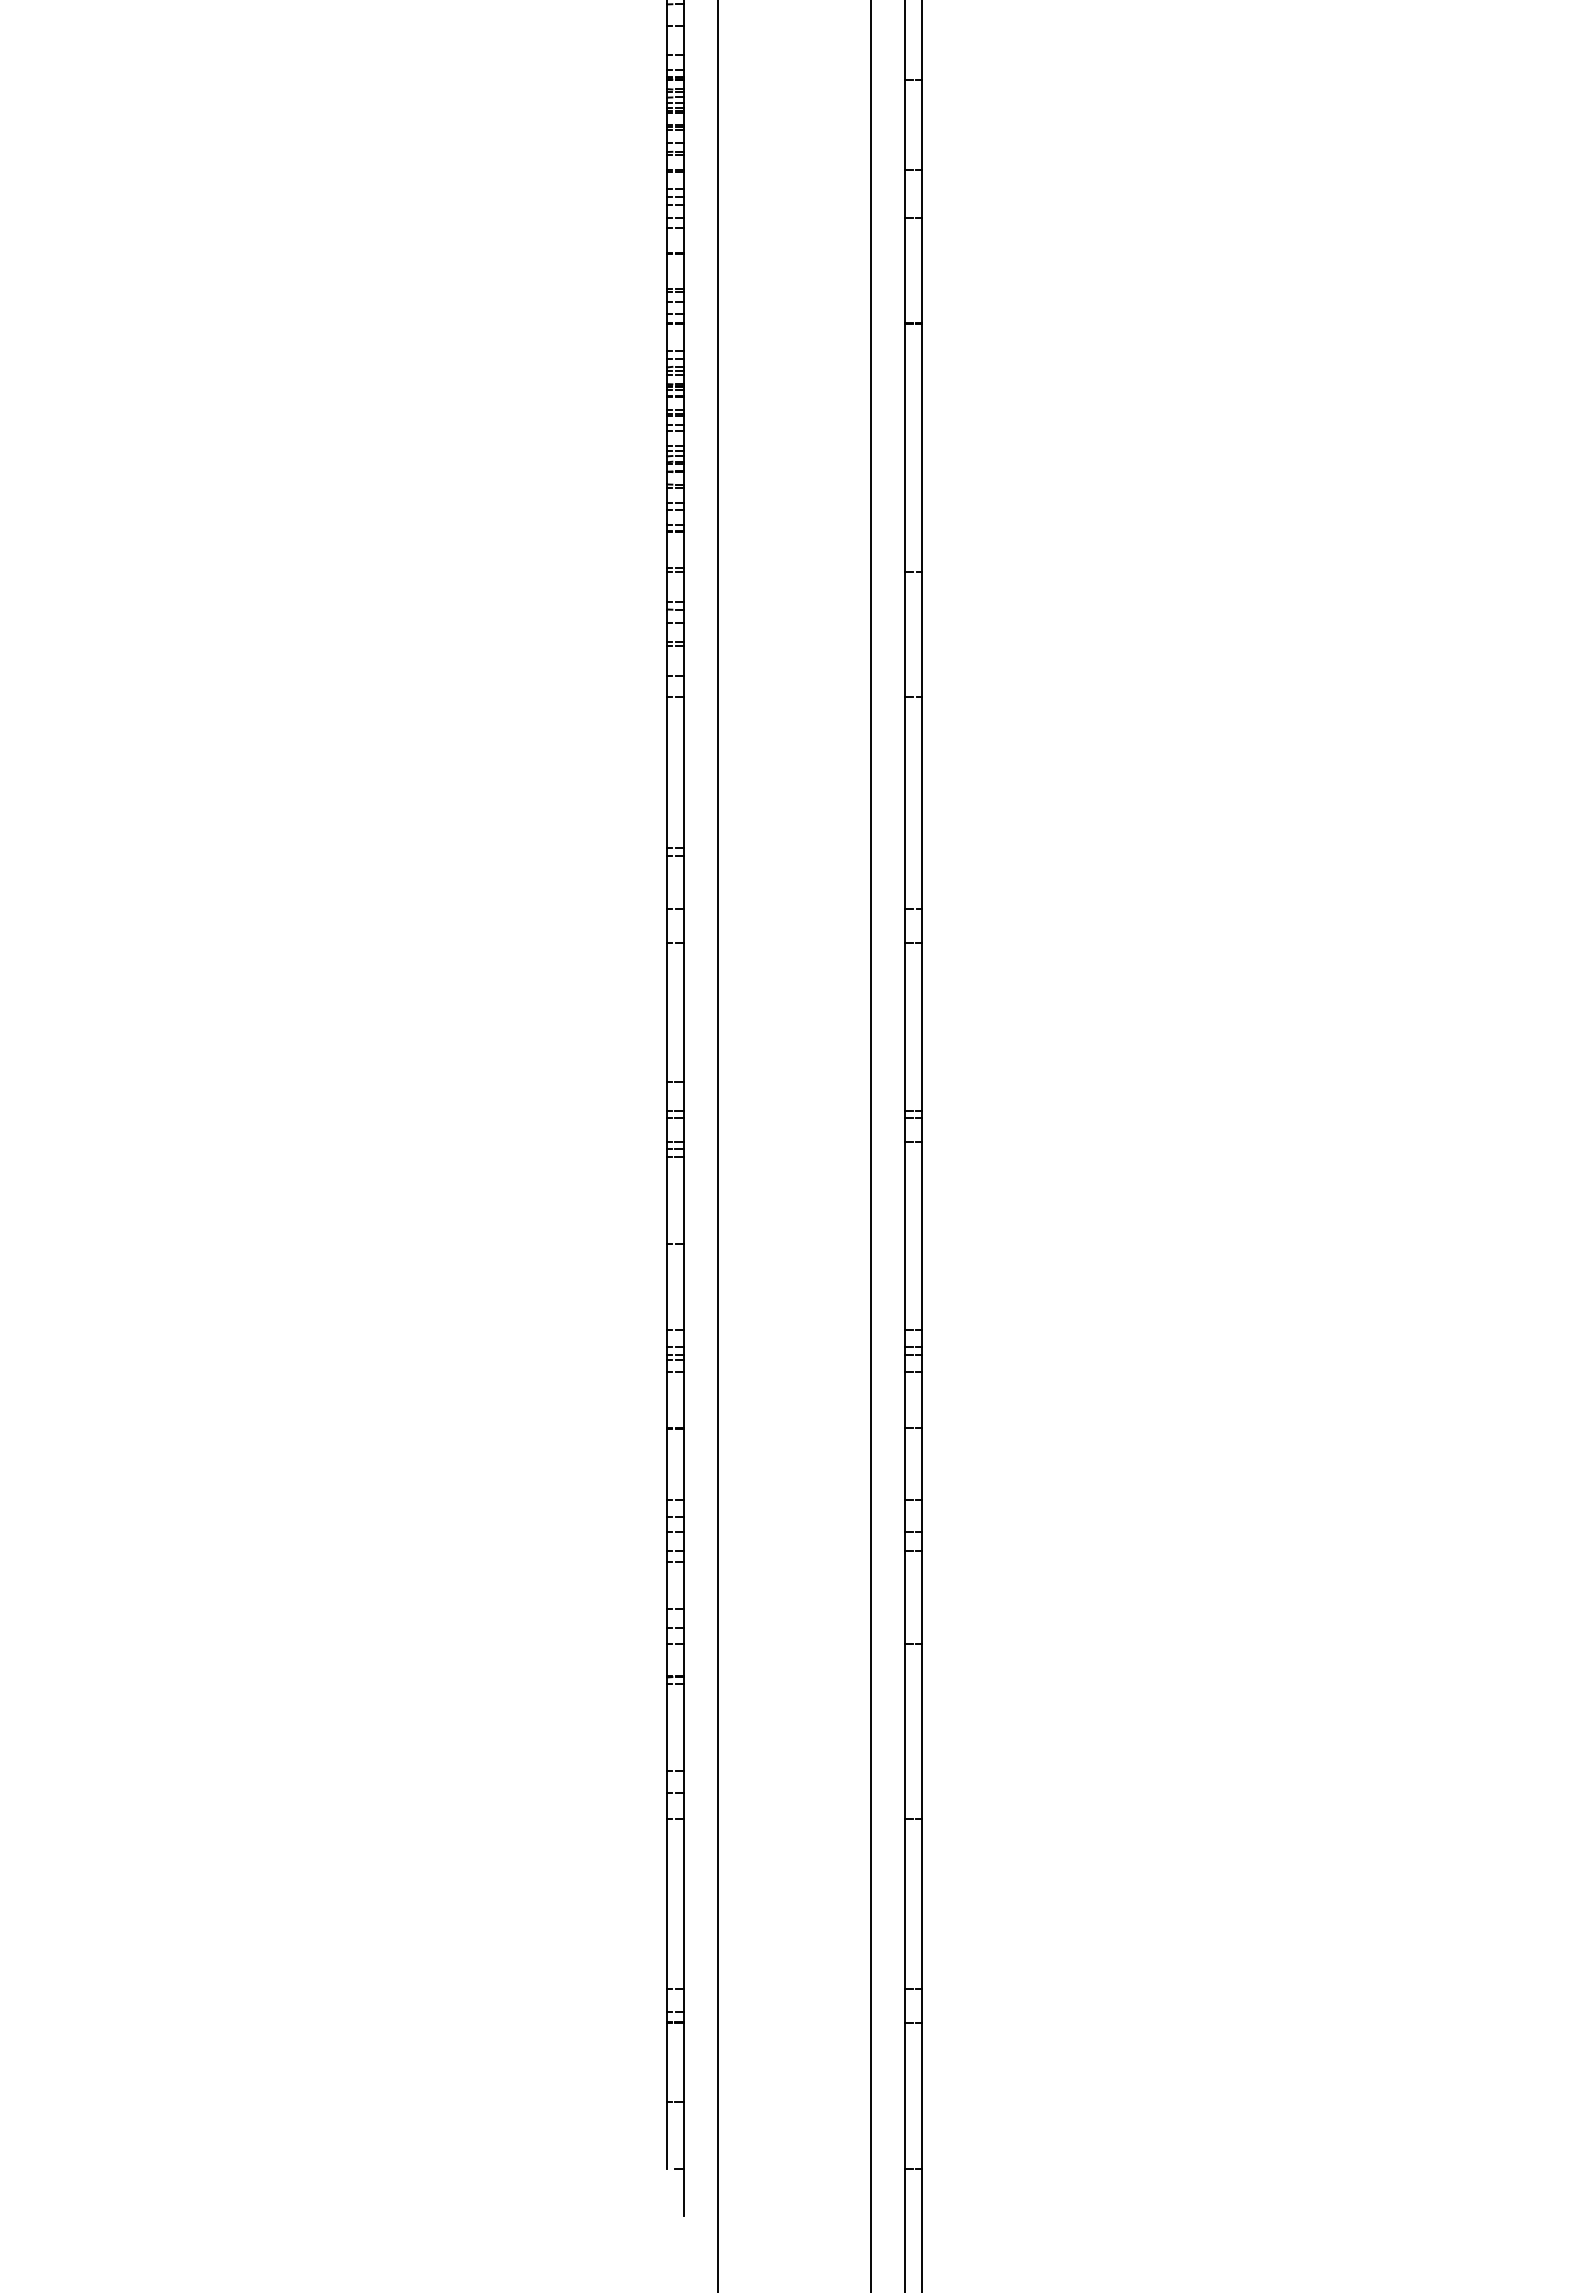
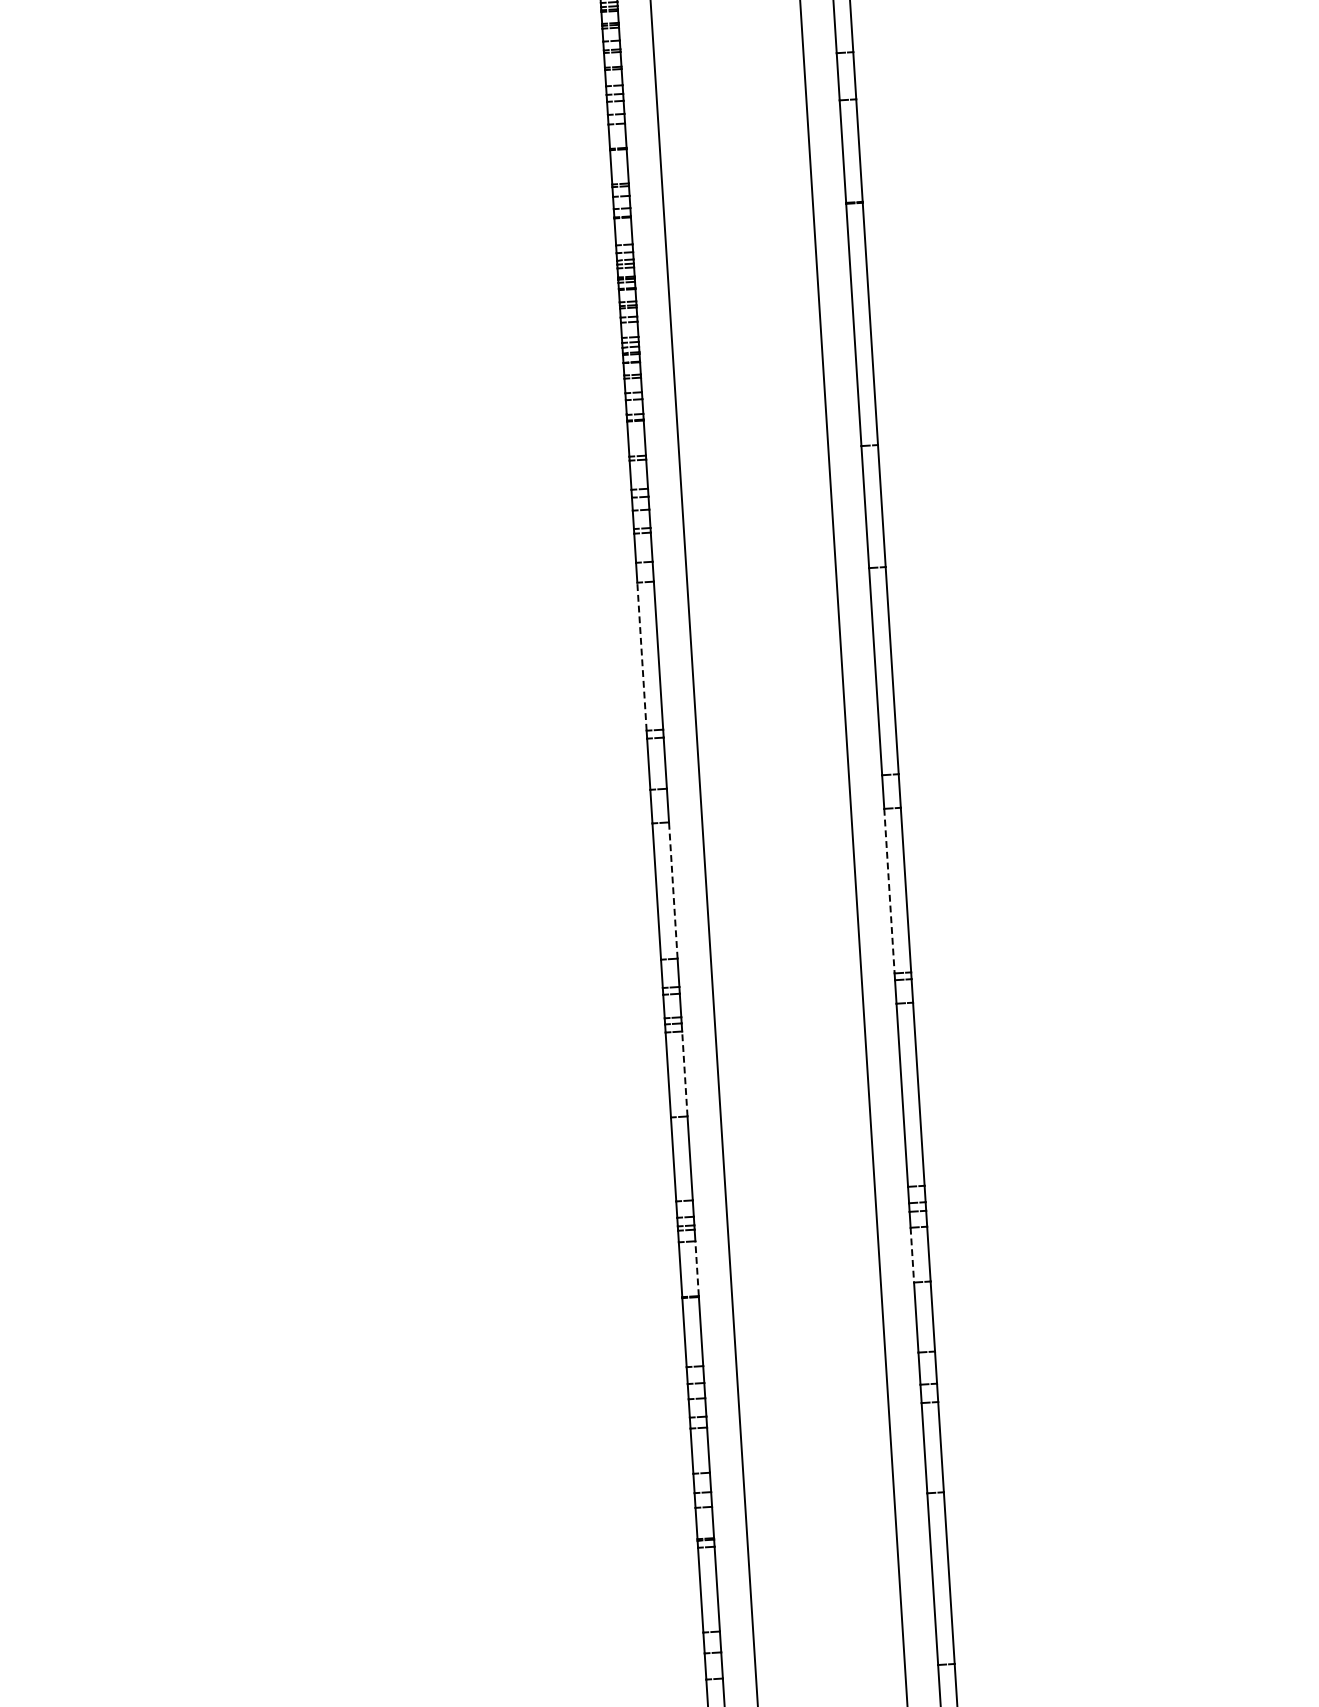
line: (667, 772) -> (642, 656), solid -> dashed
line: (684, 1012) -> (673, 890), solid -> dashed
line: (904, 1027) -> (889, 891), solid -> dashed
line: (684, 1200) -> (684, 1073), solid -> dashed
line: (684, 1399) -> (697, 1268), solid -> dashed
line: (904, 1400) -> (912, 1255), solid -> dashed

